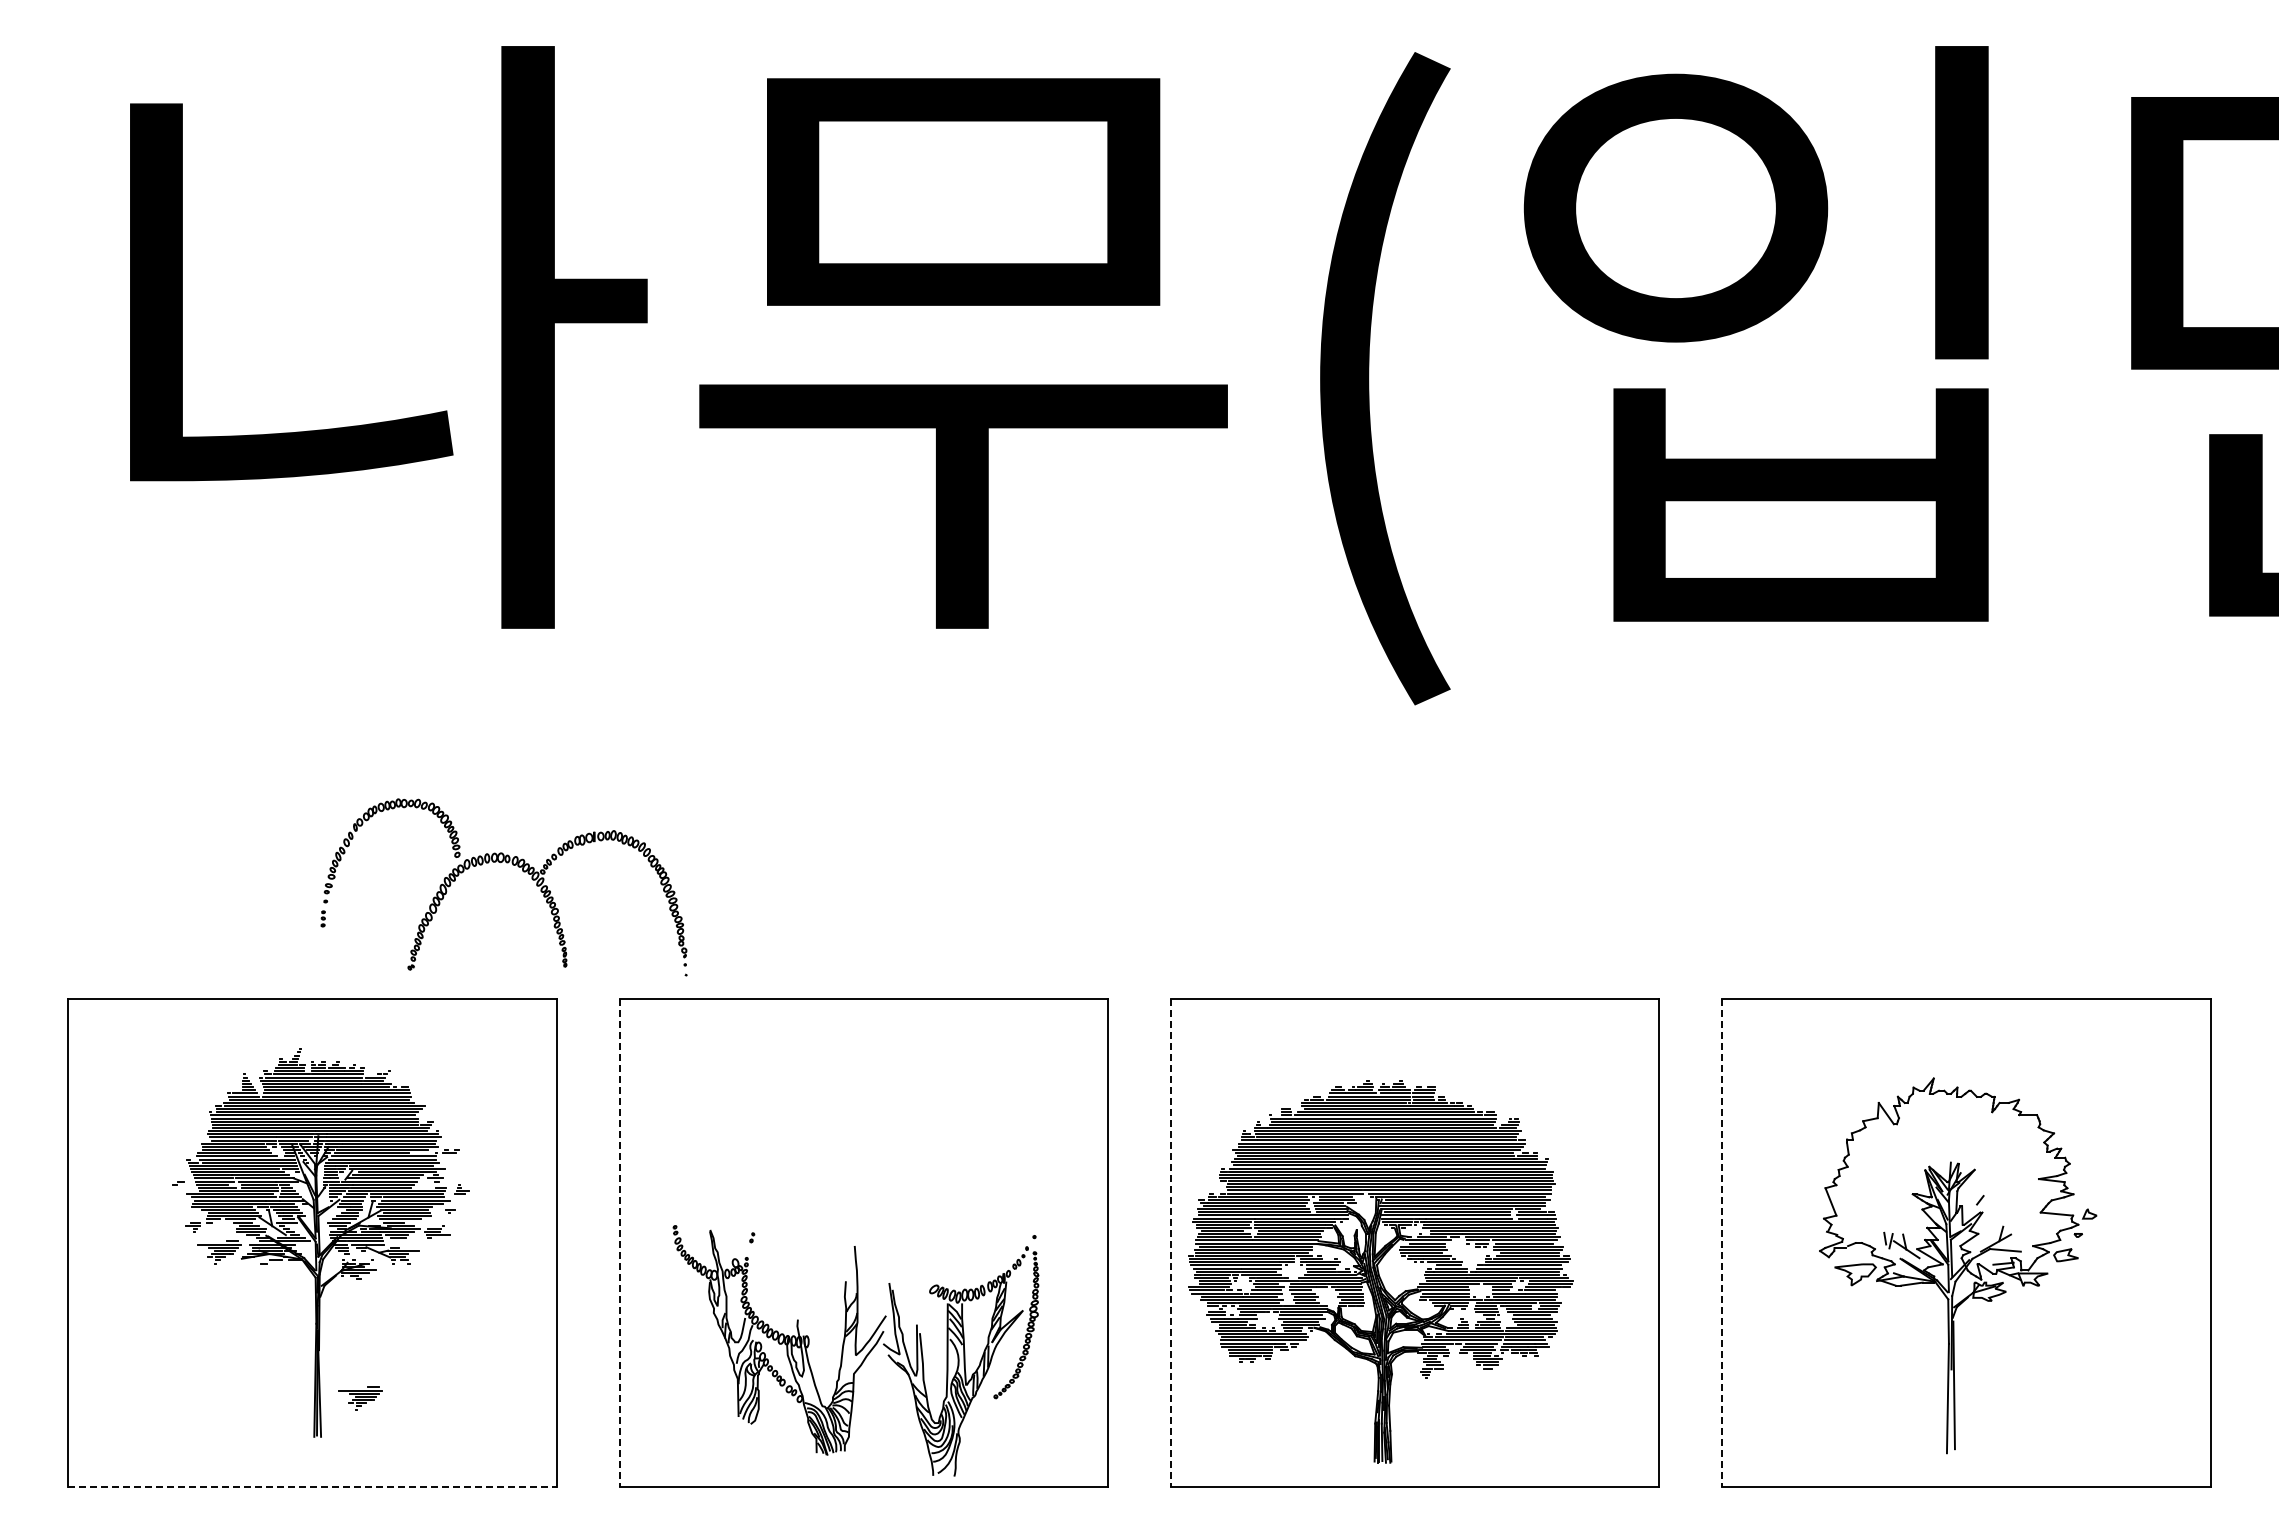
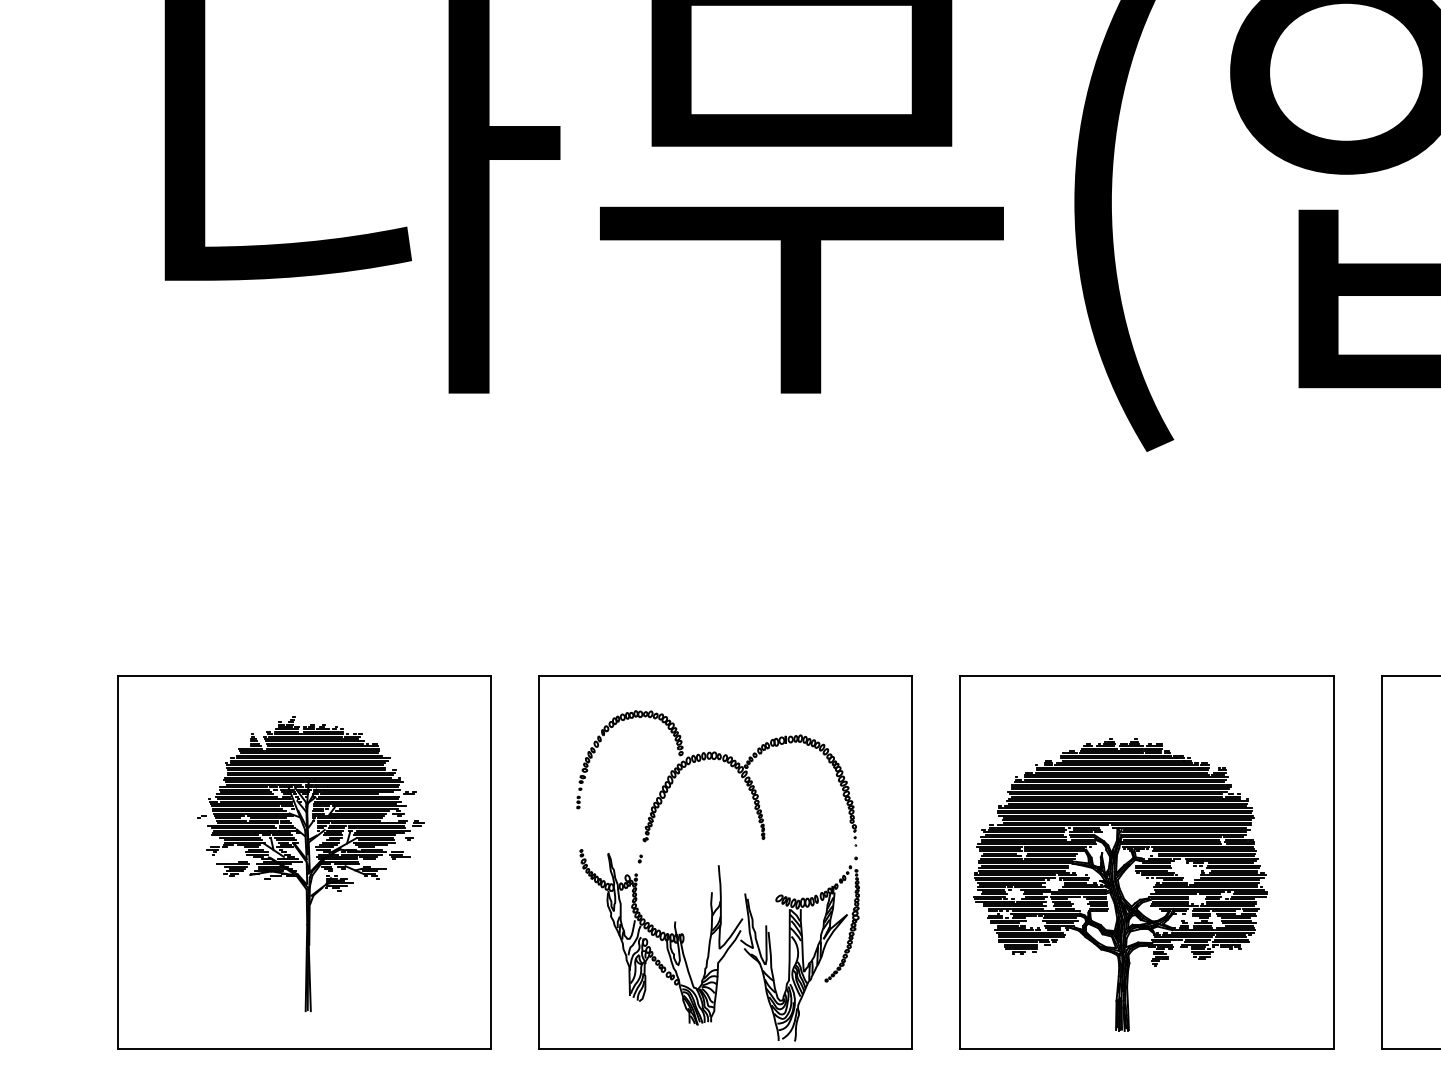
part: (513, 865) -> (723, 761), moved
line: (619, 1243) -> (538, 863), dashed -> solid
line: (1170, 1243) -> (960, 863), dashed -> solid
line: (1722, 1243) -> (1381, 863), dashed -> solid
part: (360, 1398) -> (340, 981), removed
line: (313, 1486) -> (305, 1049), dashed -> solid

